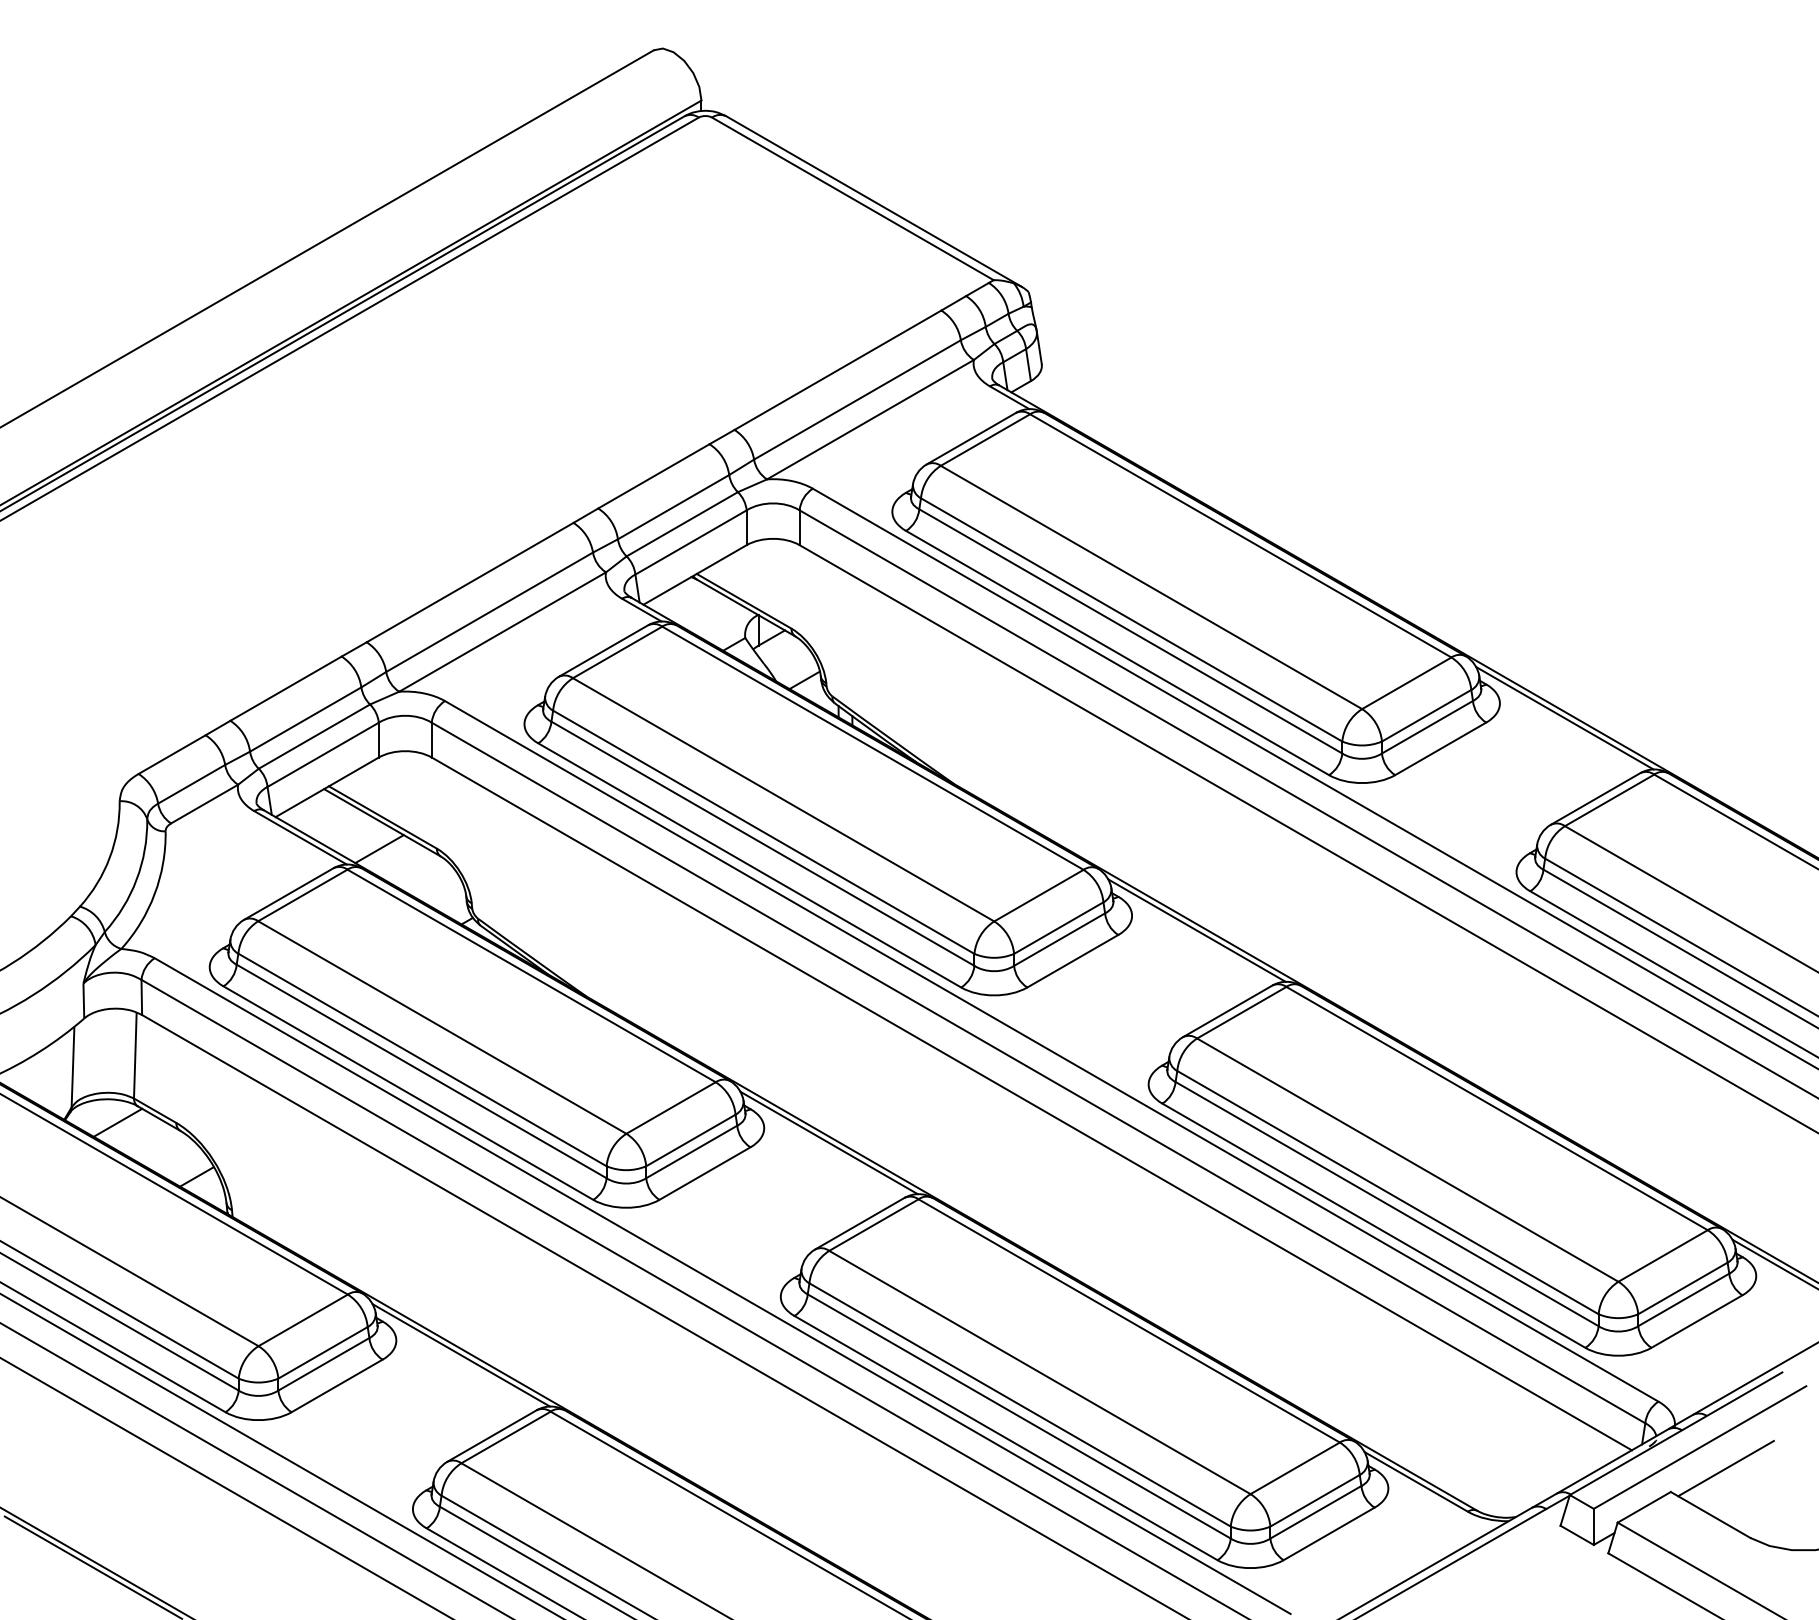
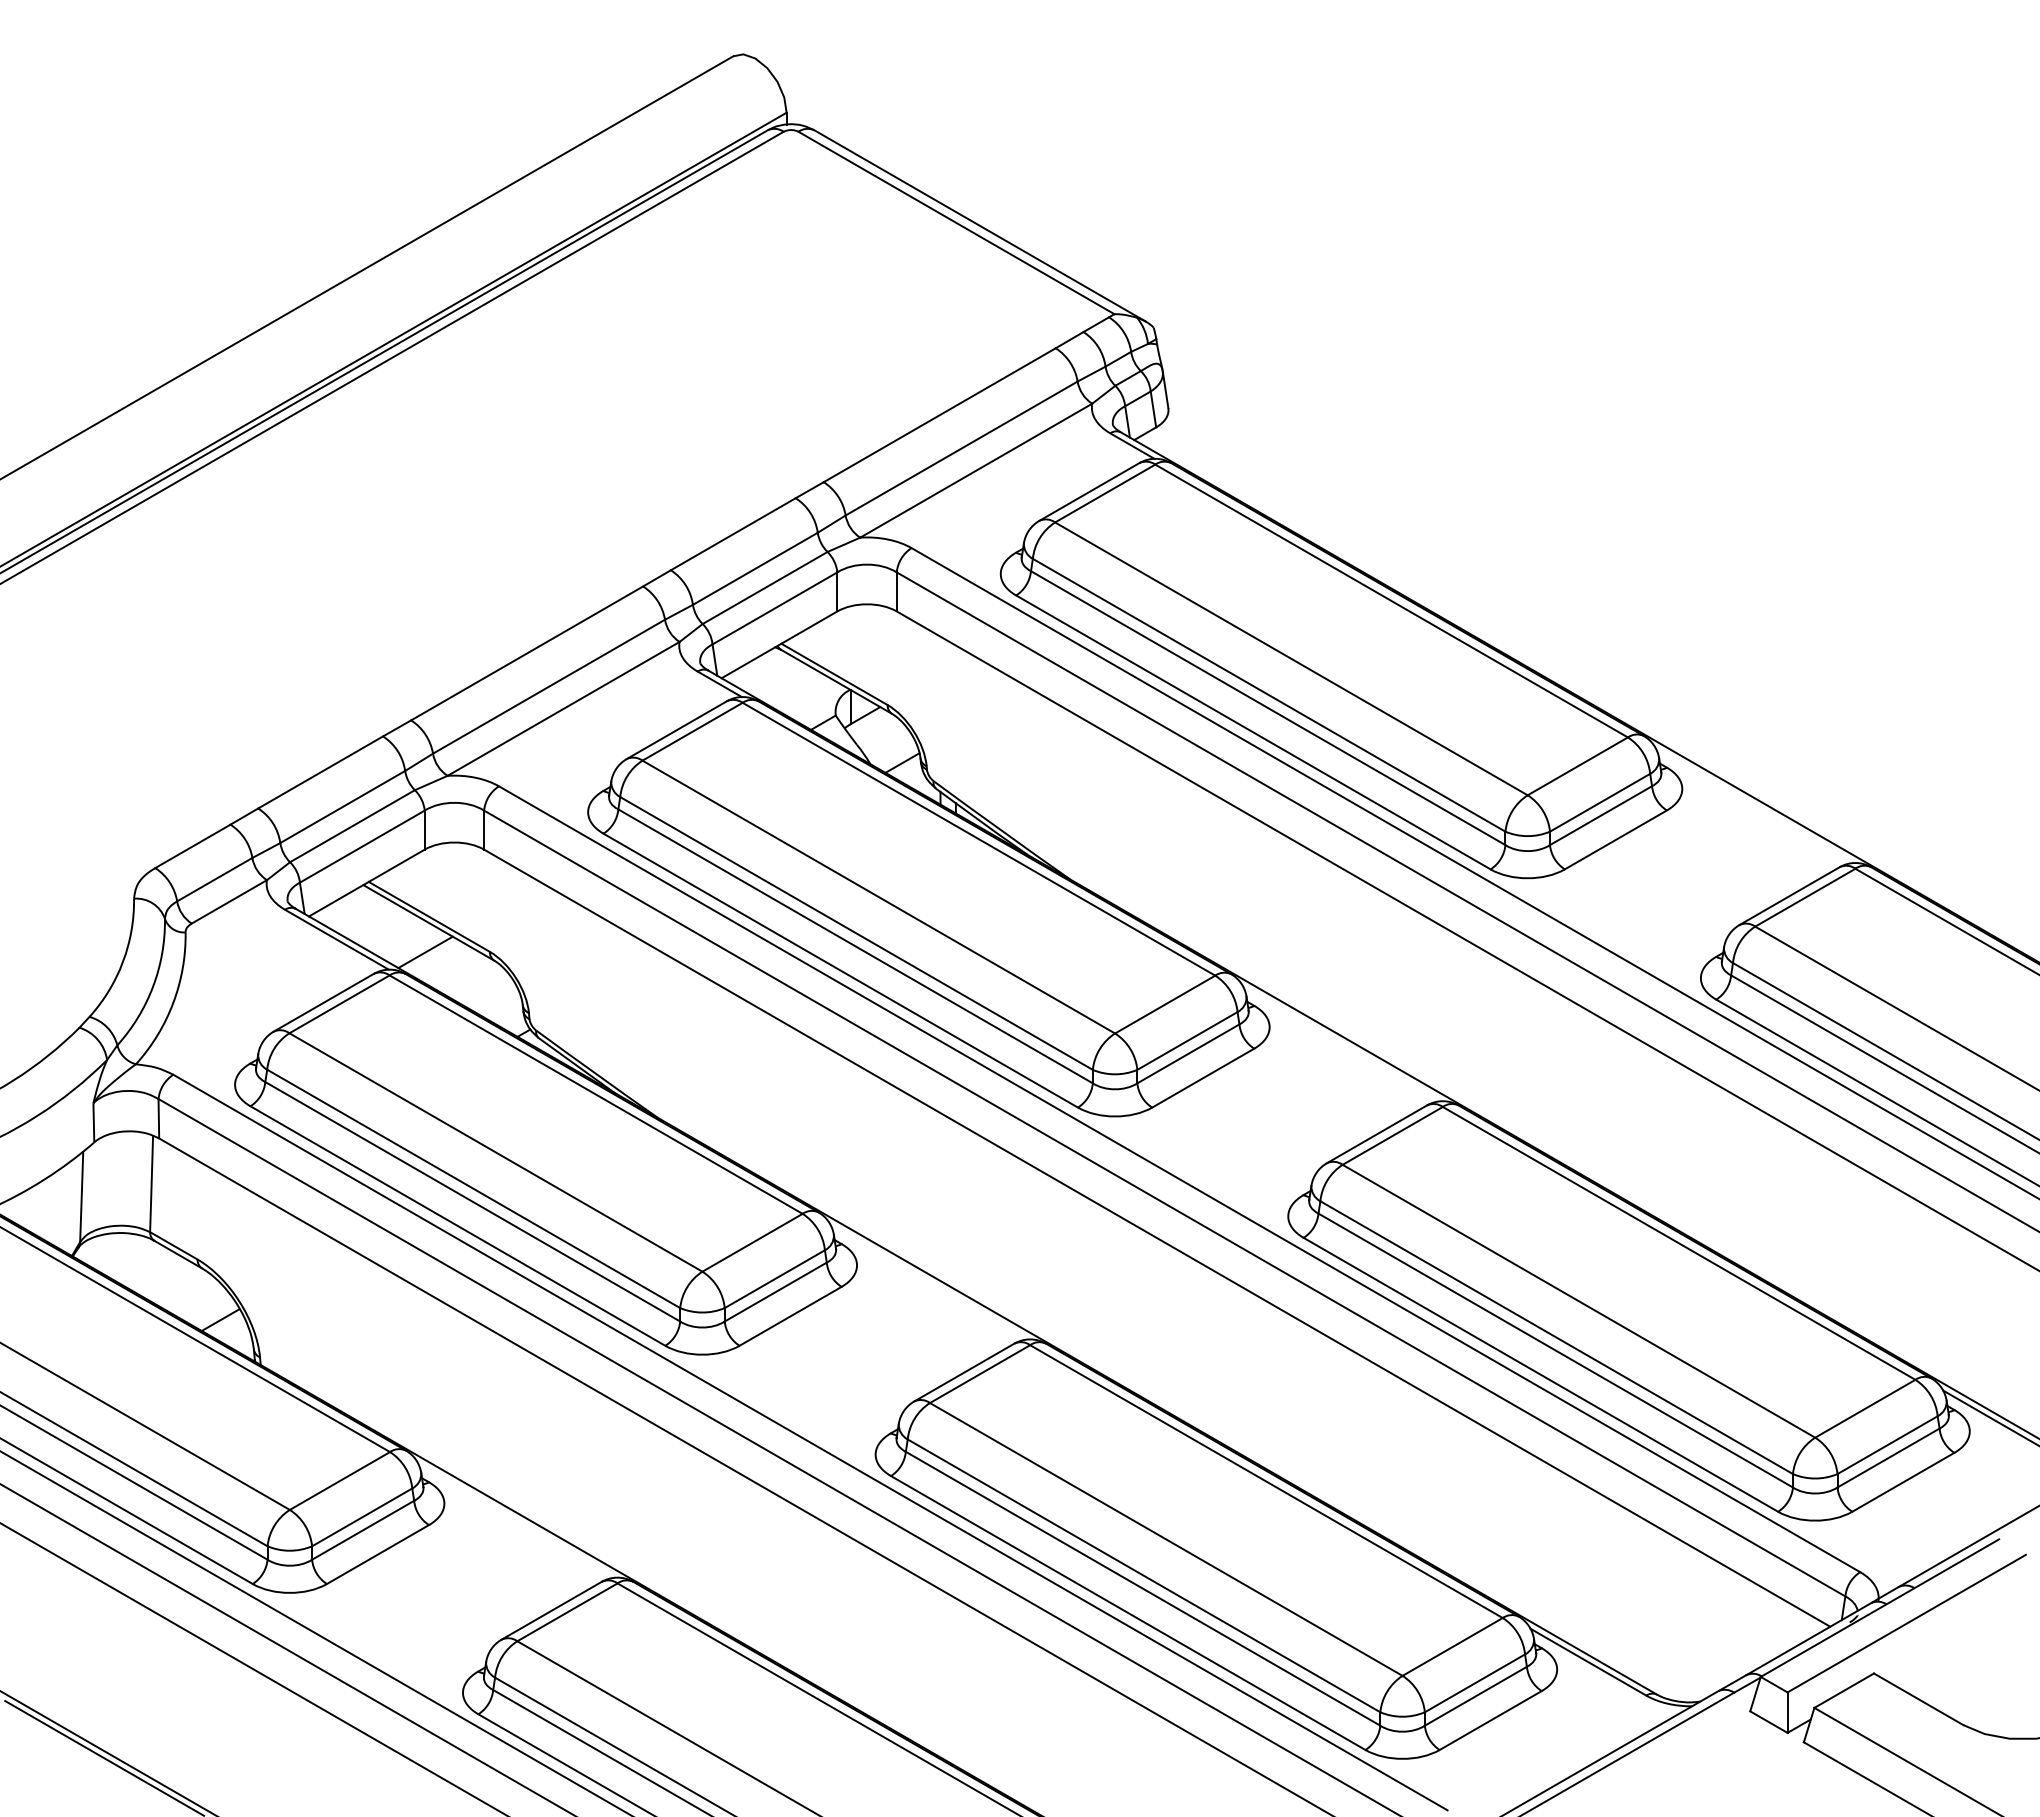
line: (1564, 718) -> (1754, 805), removed
line: (1197, 930) -> (1342, 1043), removed
line: (117, 1122) -> (131, 1259), removed
line: (828, 1142) -> (929, 1281), removed
line: (460, 1354) -> (516, 1519), removed
line: (1725, 1468) -> (1935, 1647), removed

